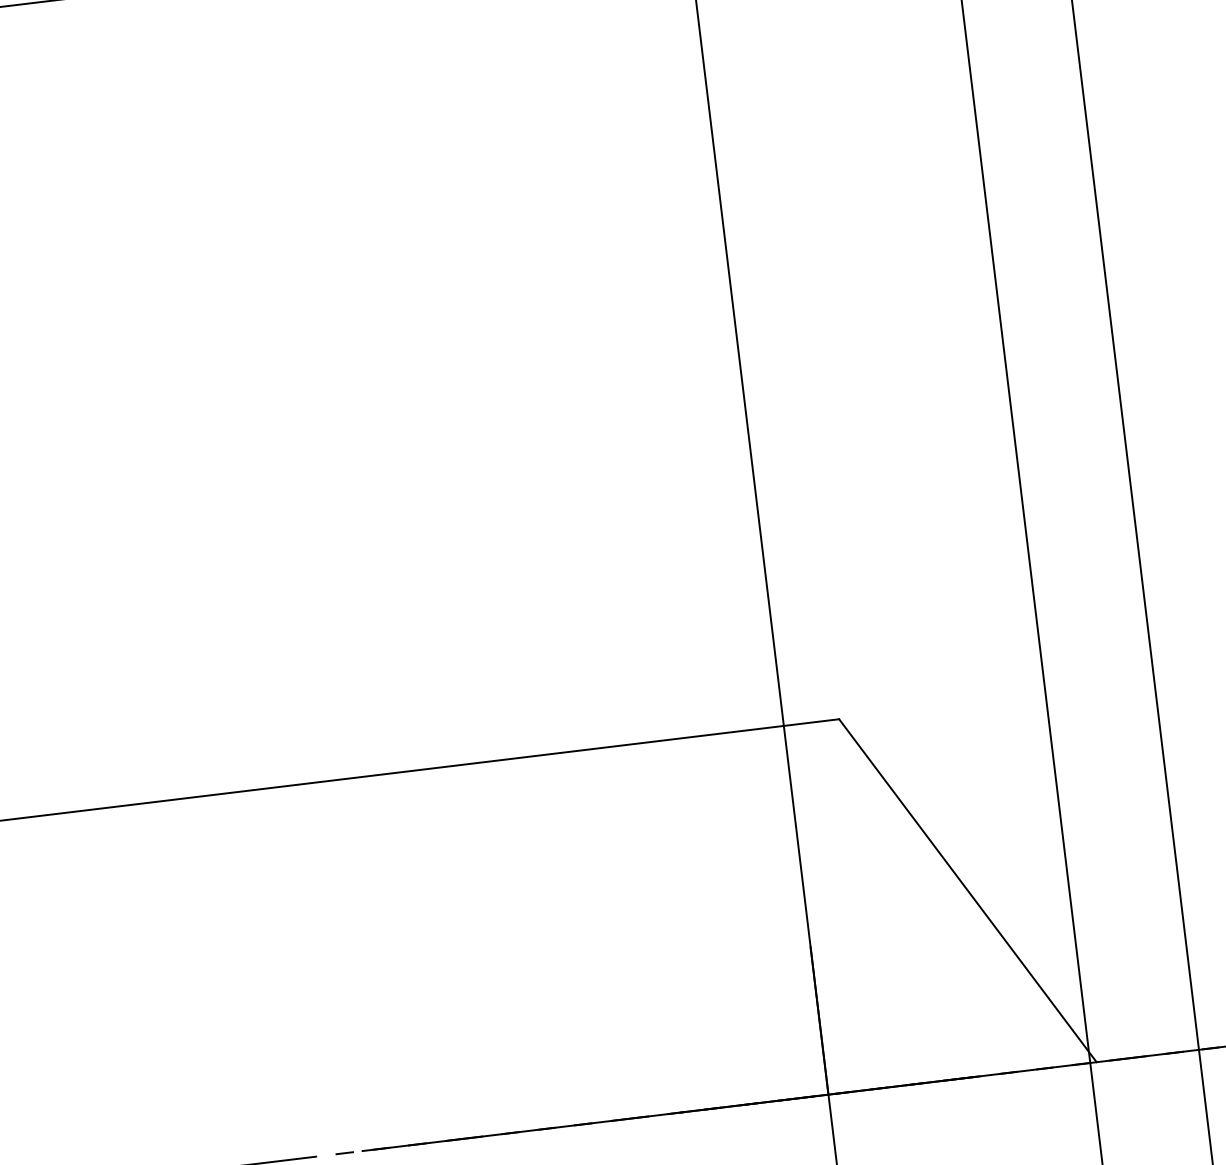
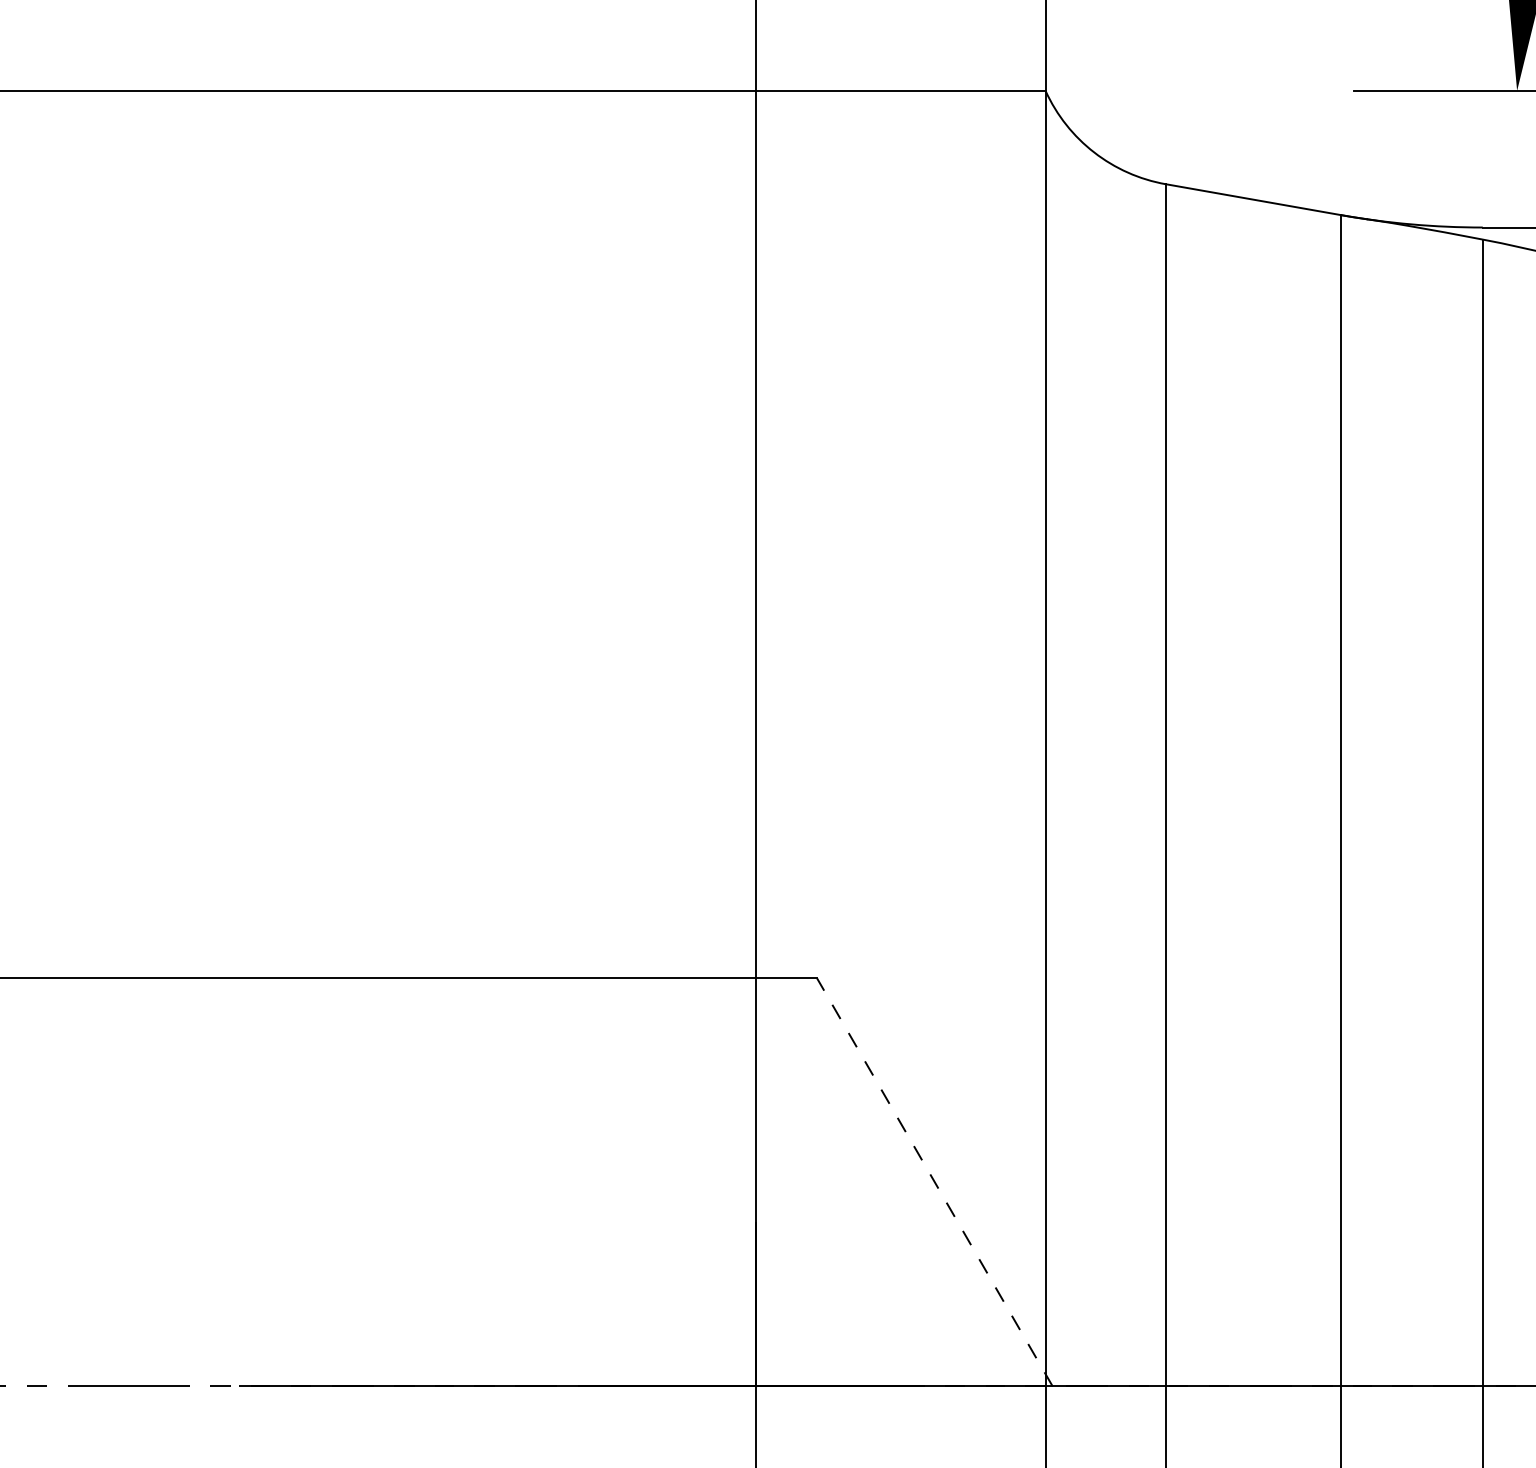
line: (967, 890) -> (934, 1182), solid -> dashed

